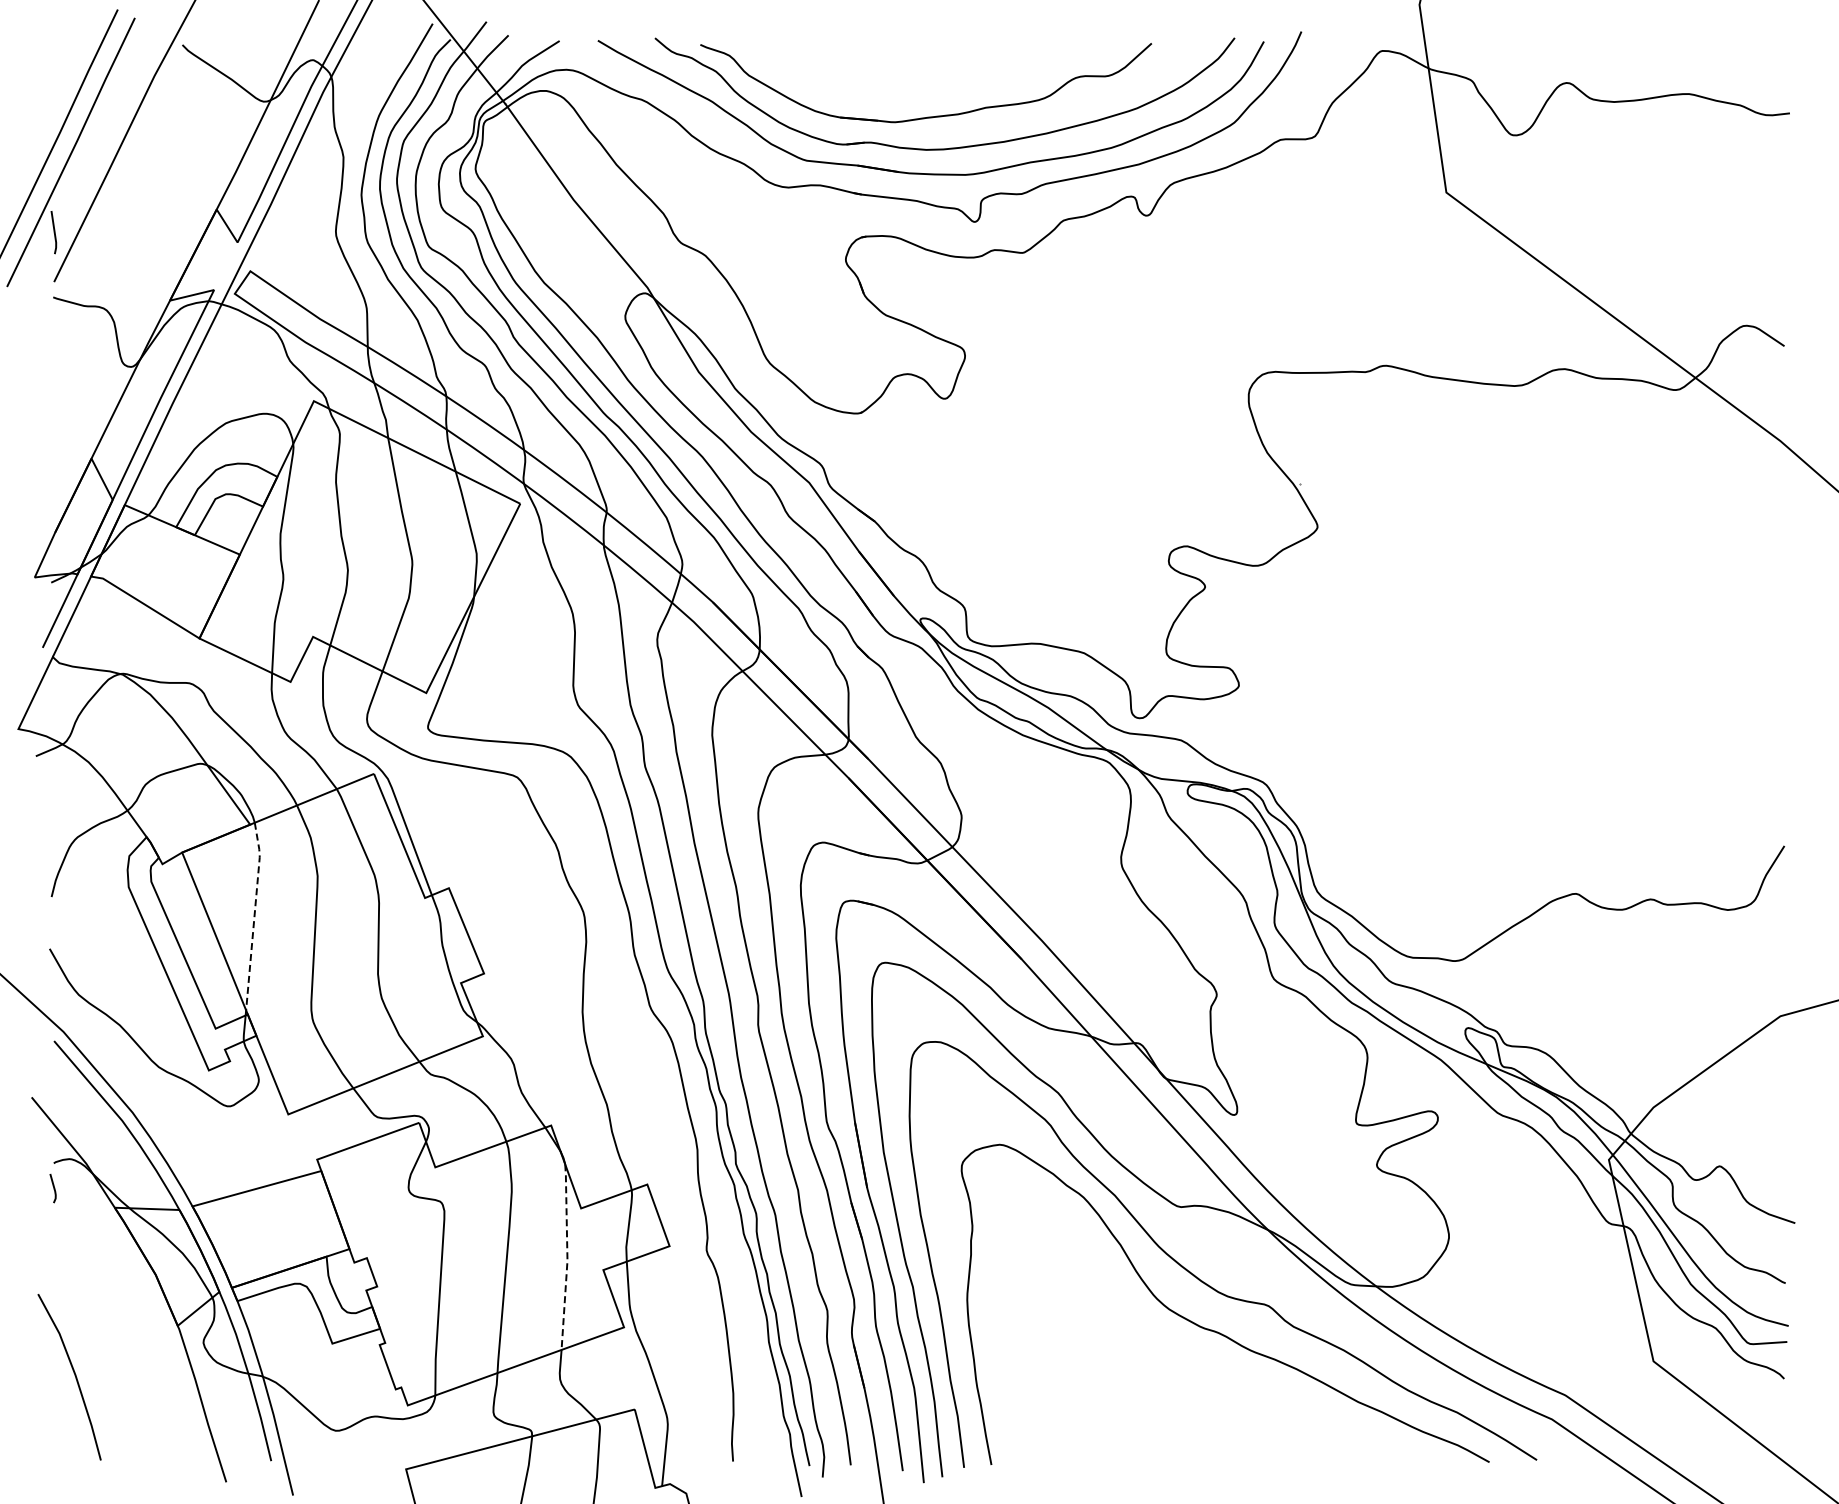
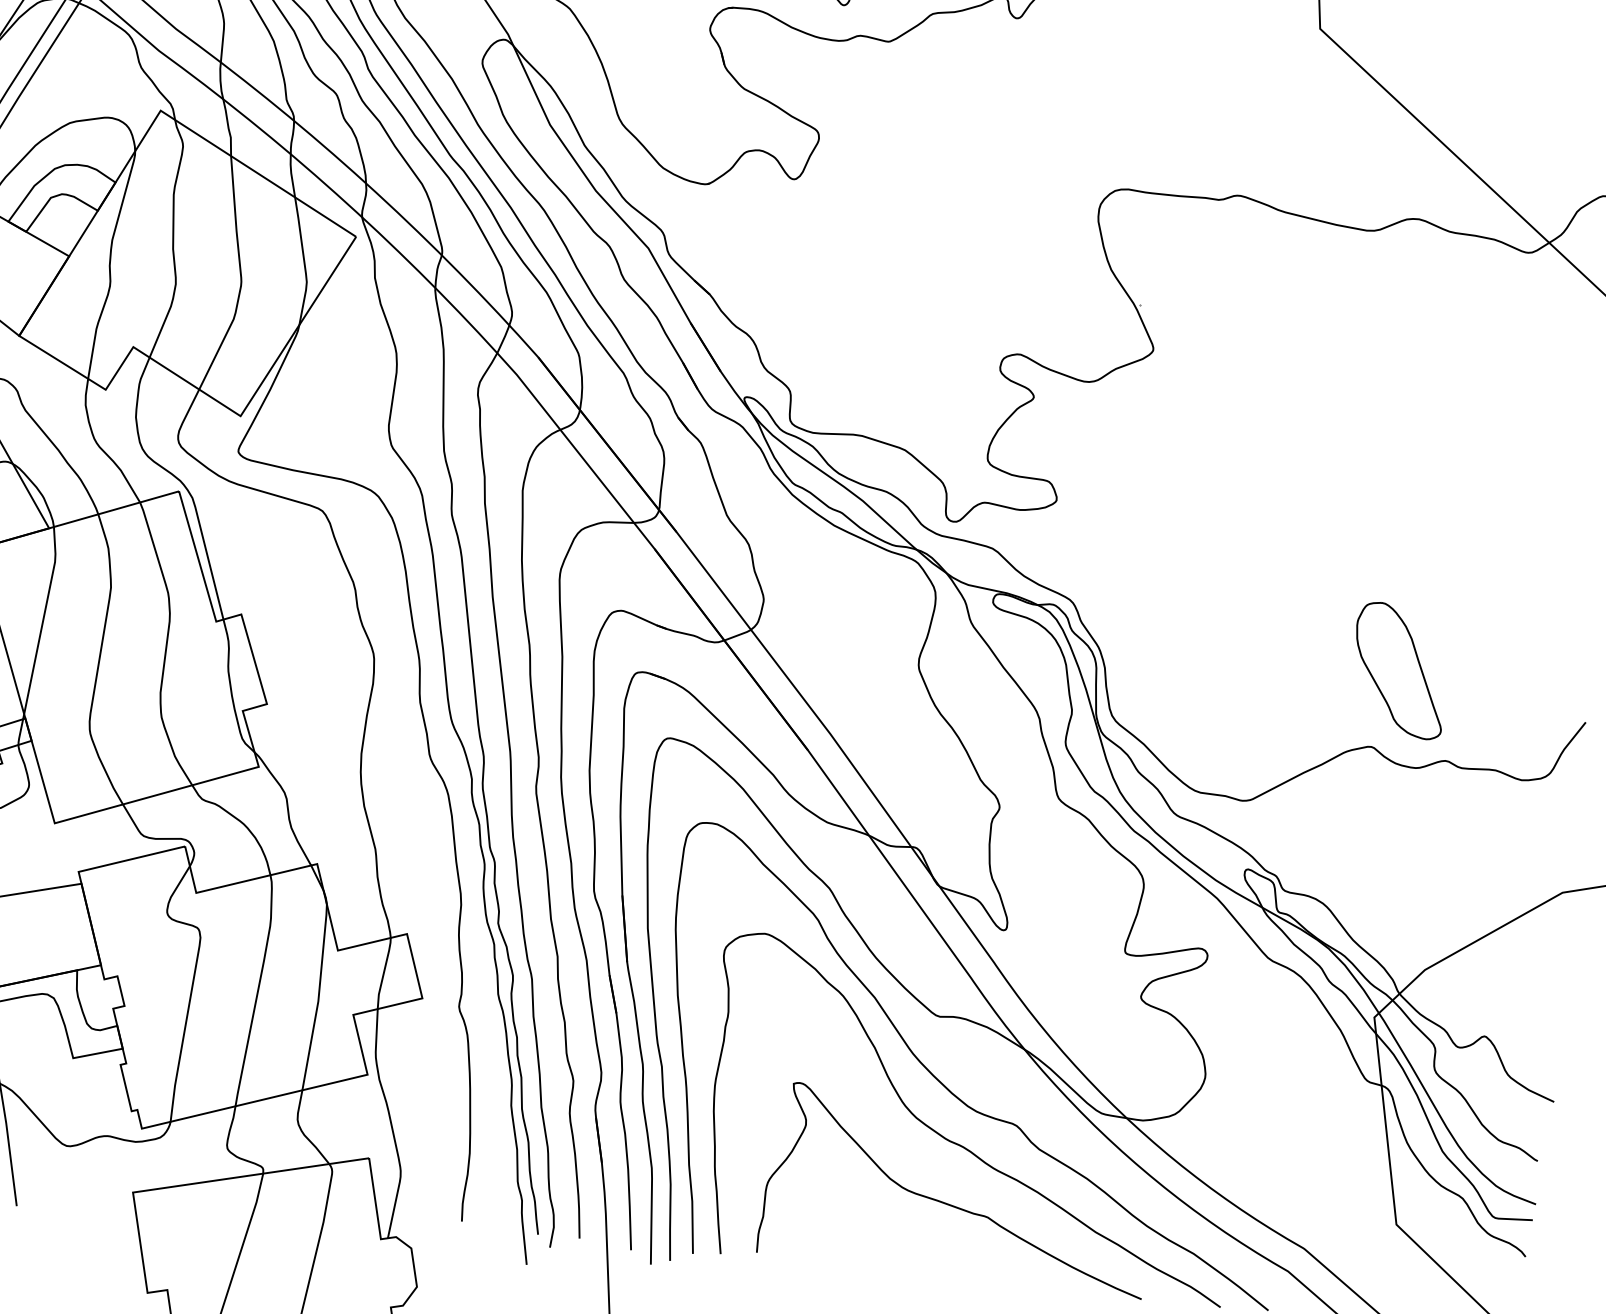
part: (1595, 815) -> (1399, 670), added
line: (254, 914) -> (43, 618), dashed -> solid
line: (567, 1257) -> (318, 998), dashed -> solid
curve: (1212, 1390) -> (950, 1204), added

